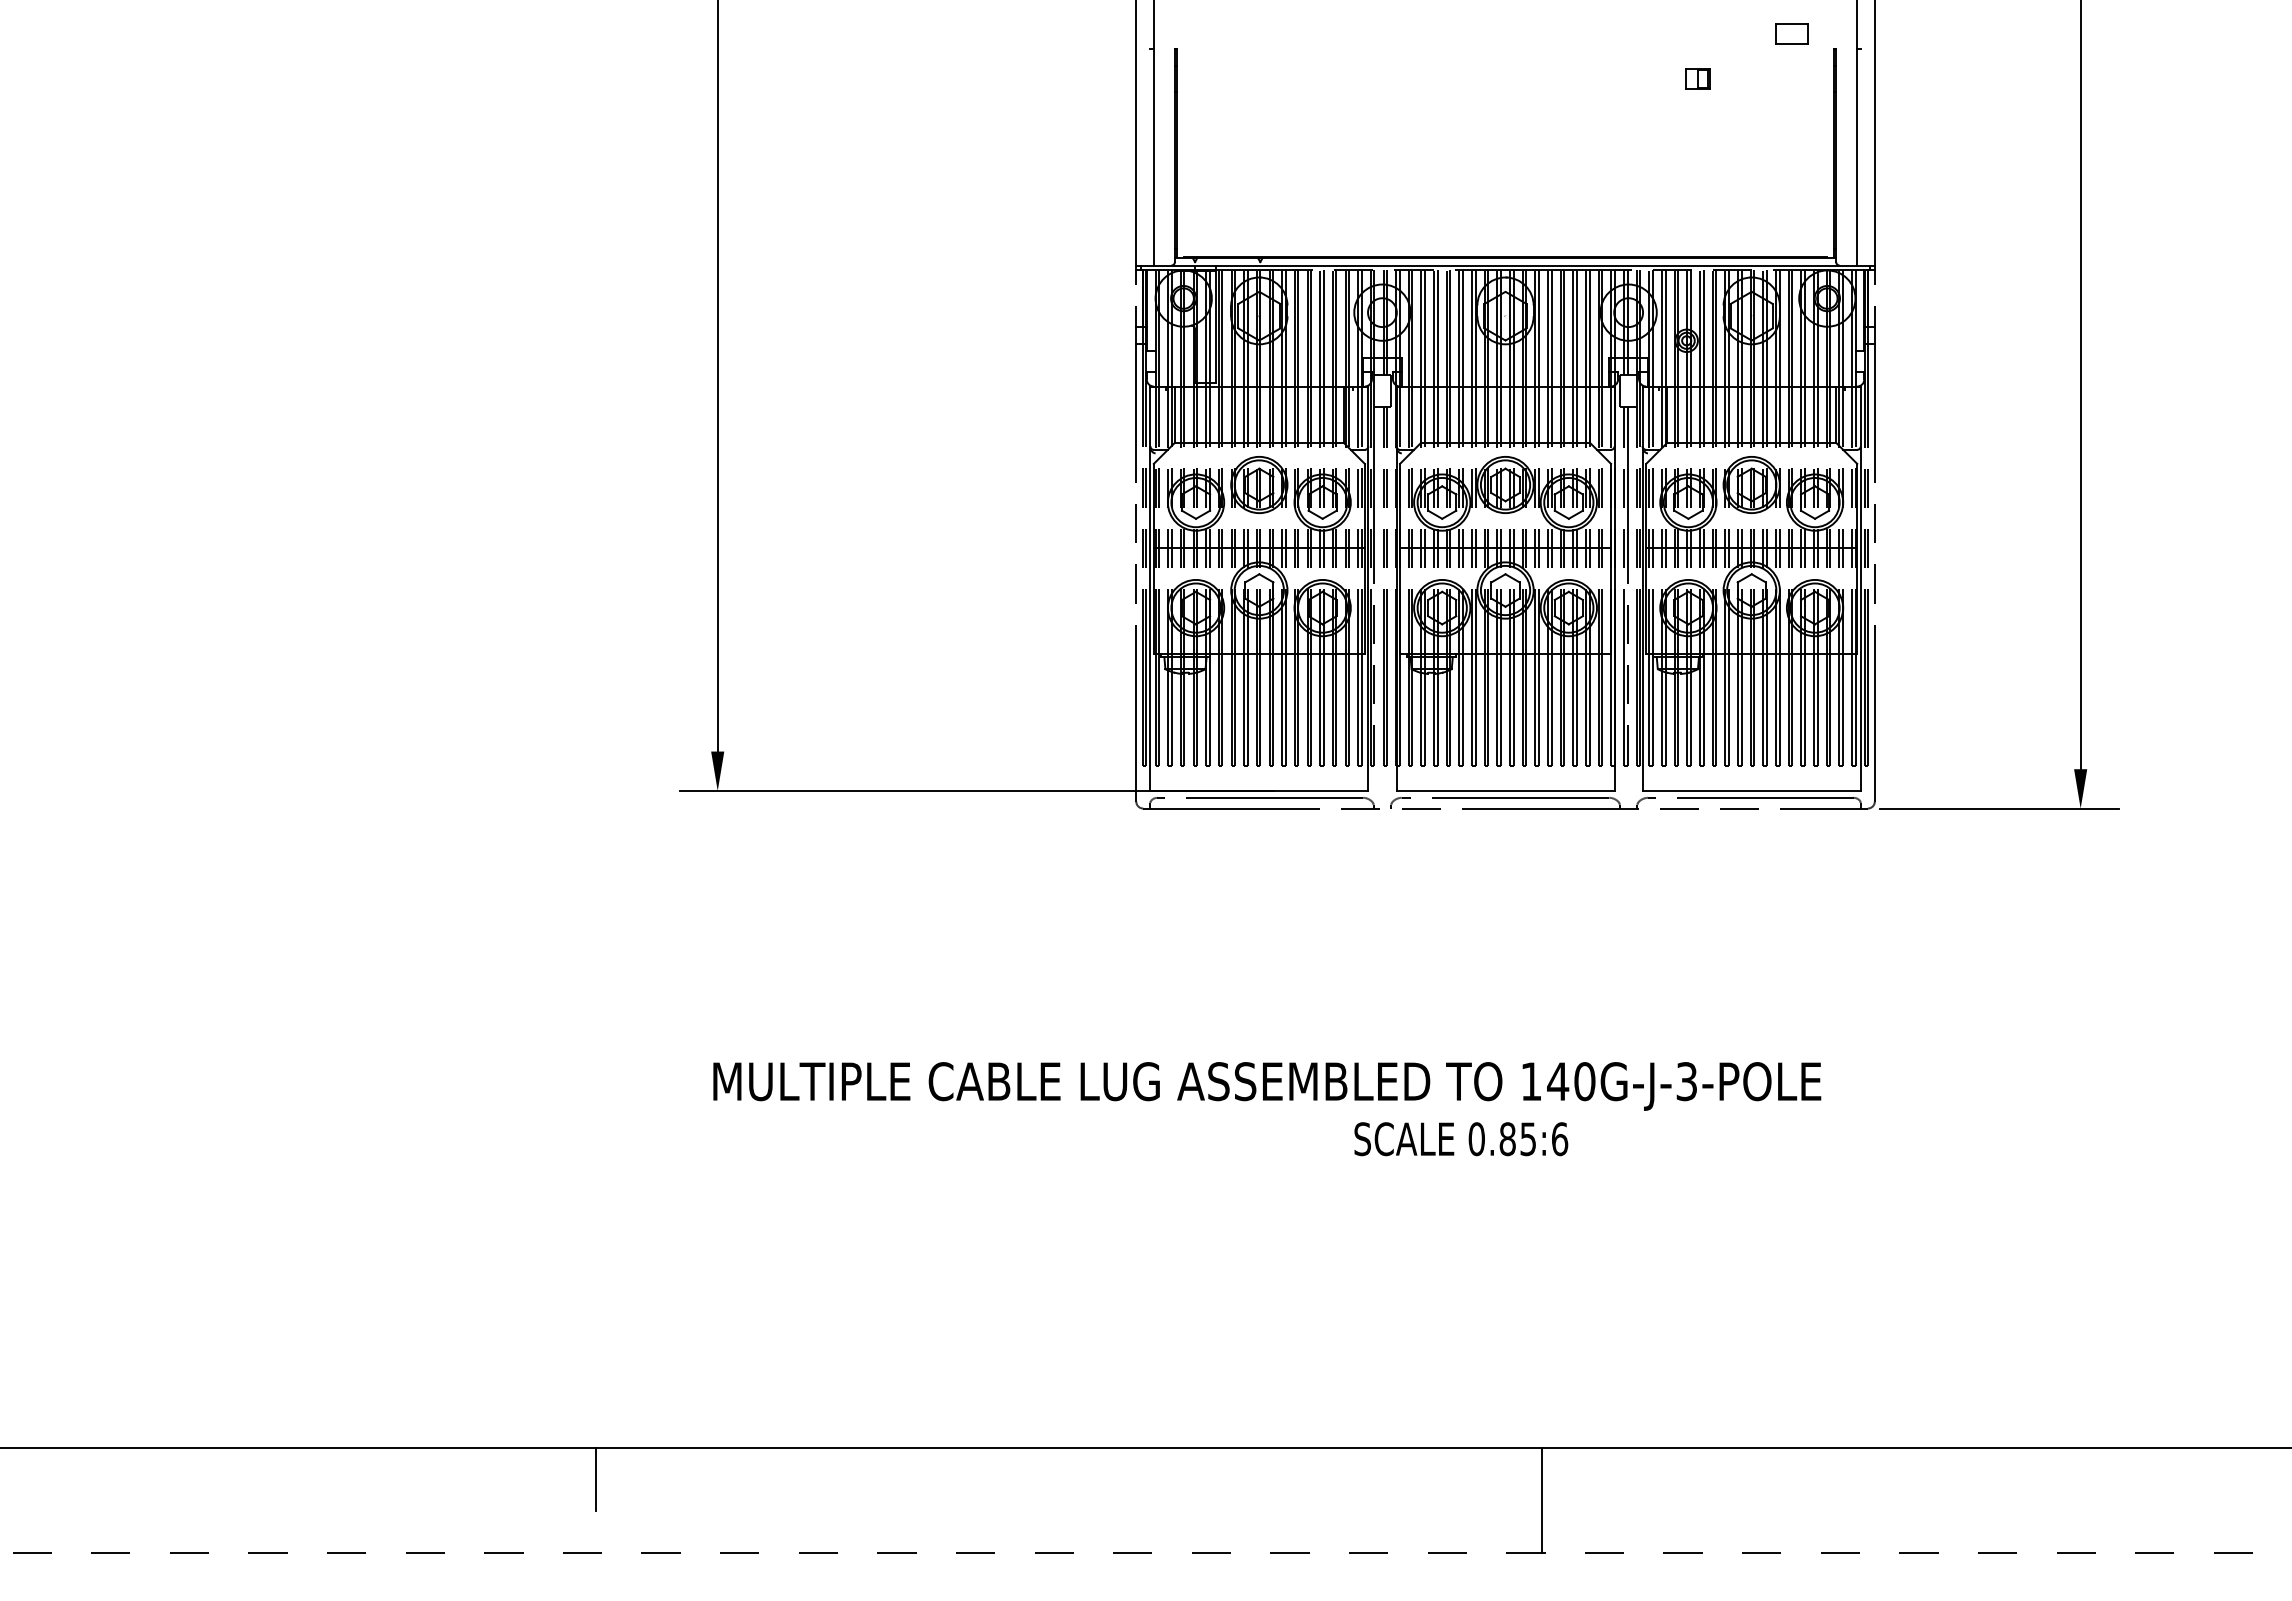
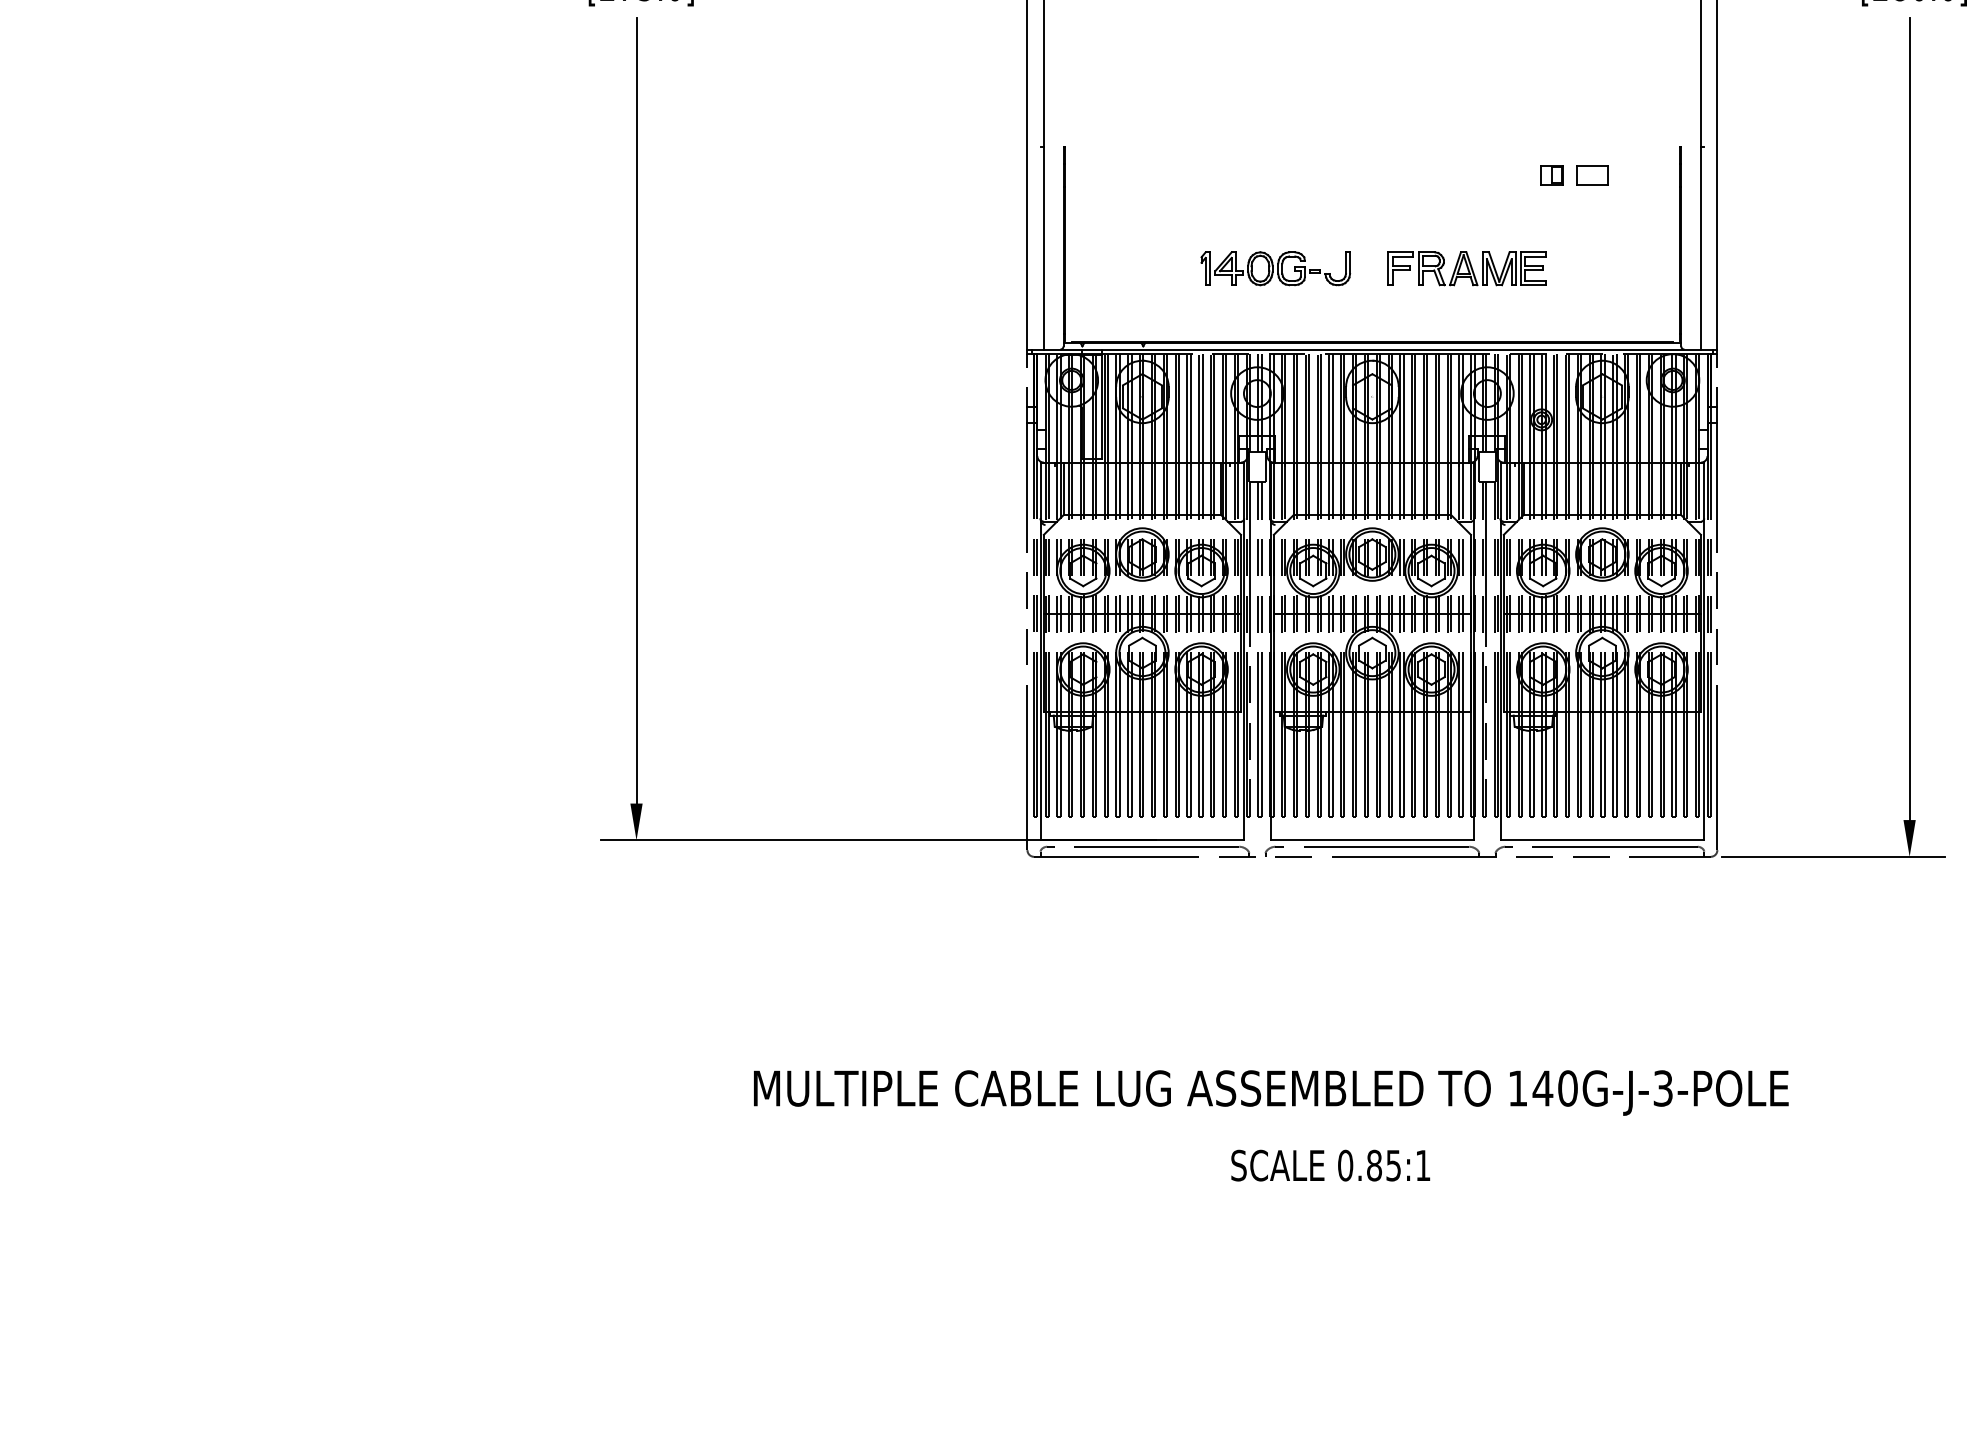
part: (1791, 33) -> (1591, 174), moved
part: (1401, 178) -> (1275, 268), added
part: (1606, 178) -> (1466, 268), added
text: (1267, 1086) -> (1271, 1093), moved
text: (1560, 1139) -> (1423, 1165), 0.85:6 -> 0.85:1

